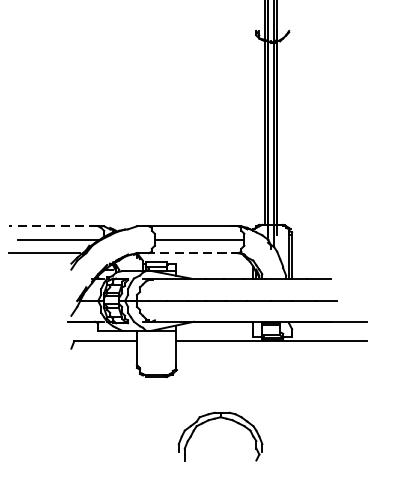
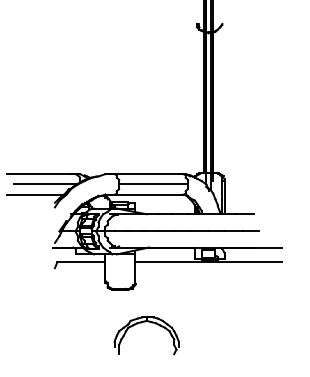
line: (52, 226) -> (40, 174), dashed -> solid
line: (191, 252) -> (147, 194), dashed -> solid
part: (213, 420) -> (141, 323), moved

